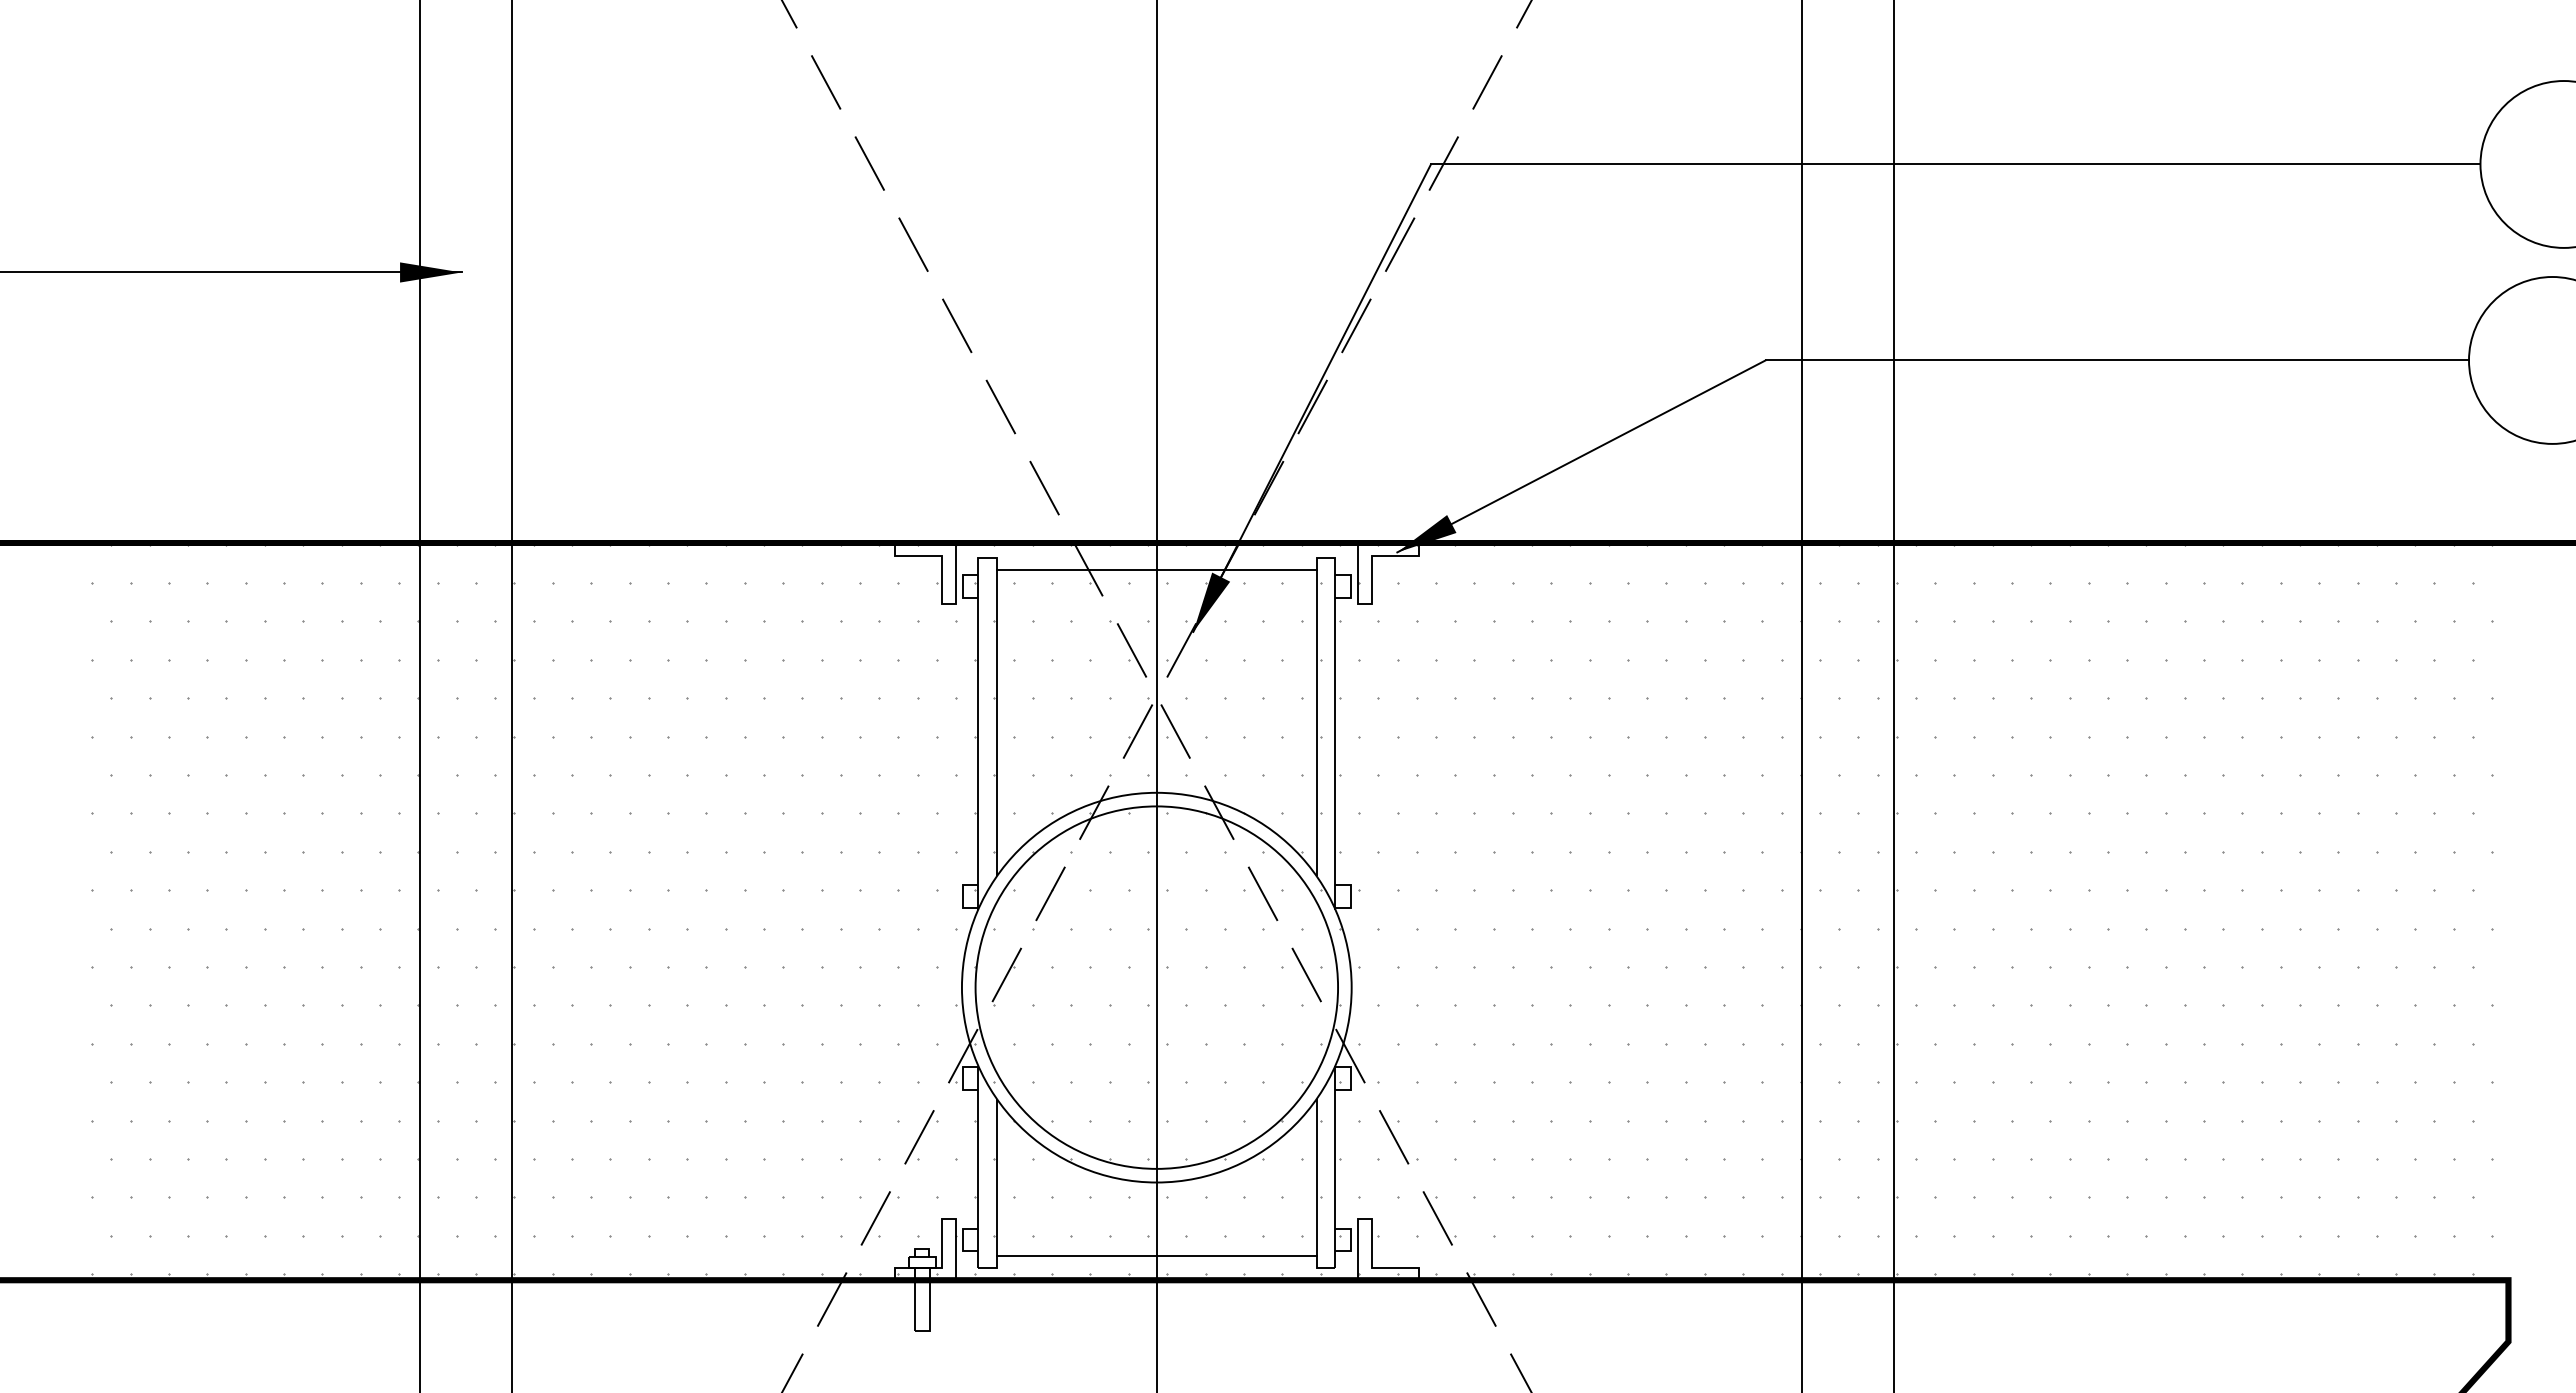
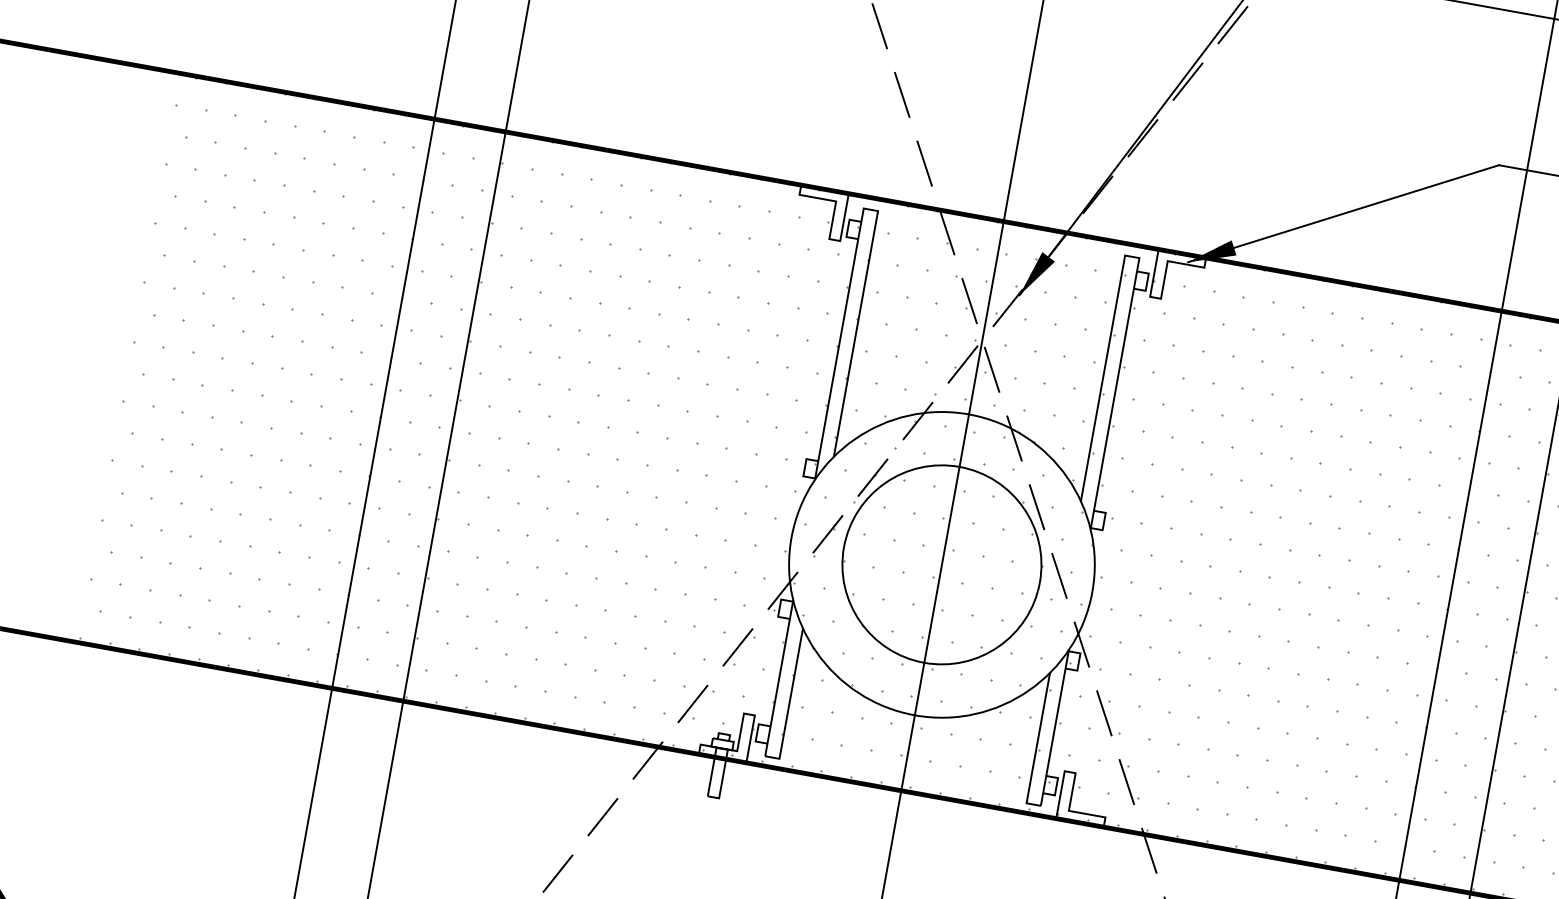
line: (1156, 569) -> (999, 242), removed
circle: (1156, 987) -> (941, 564), size x0.7
line: (1156, 1256) -> (904, 772), removed

